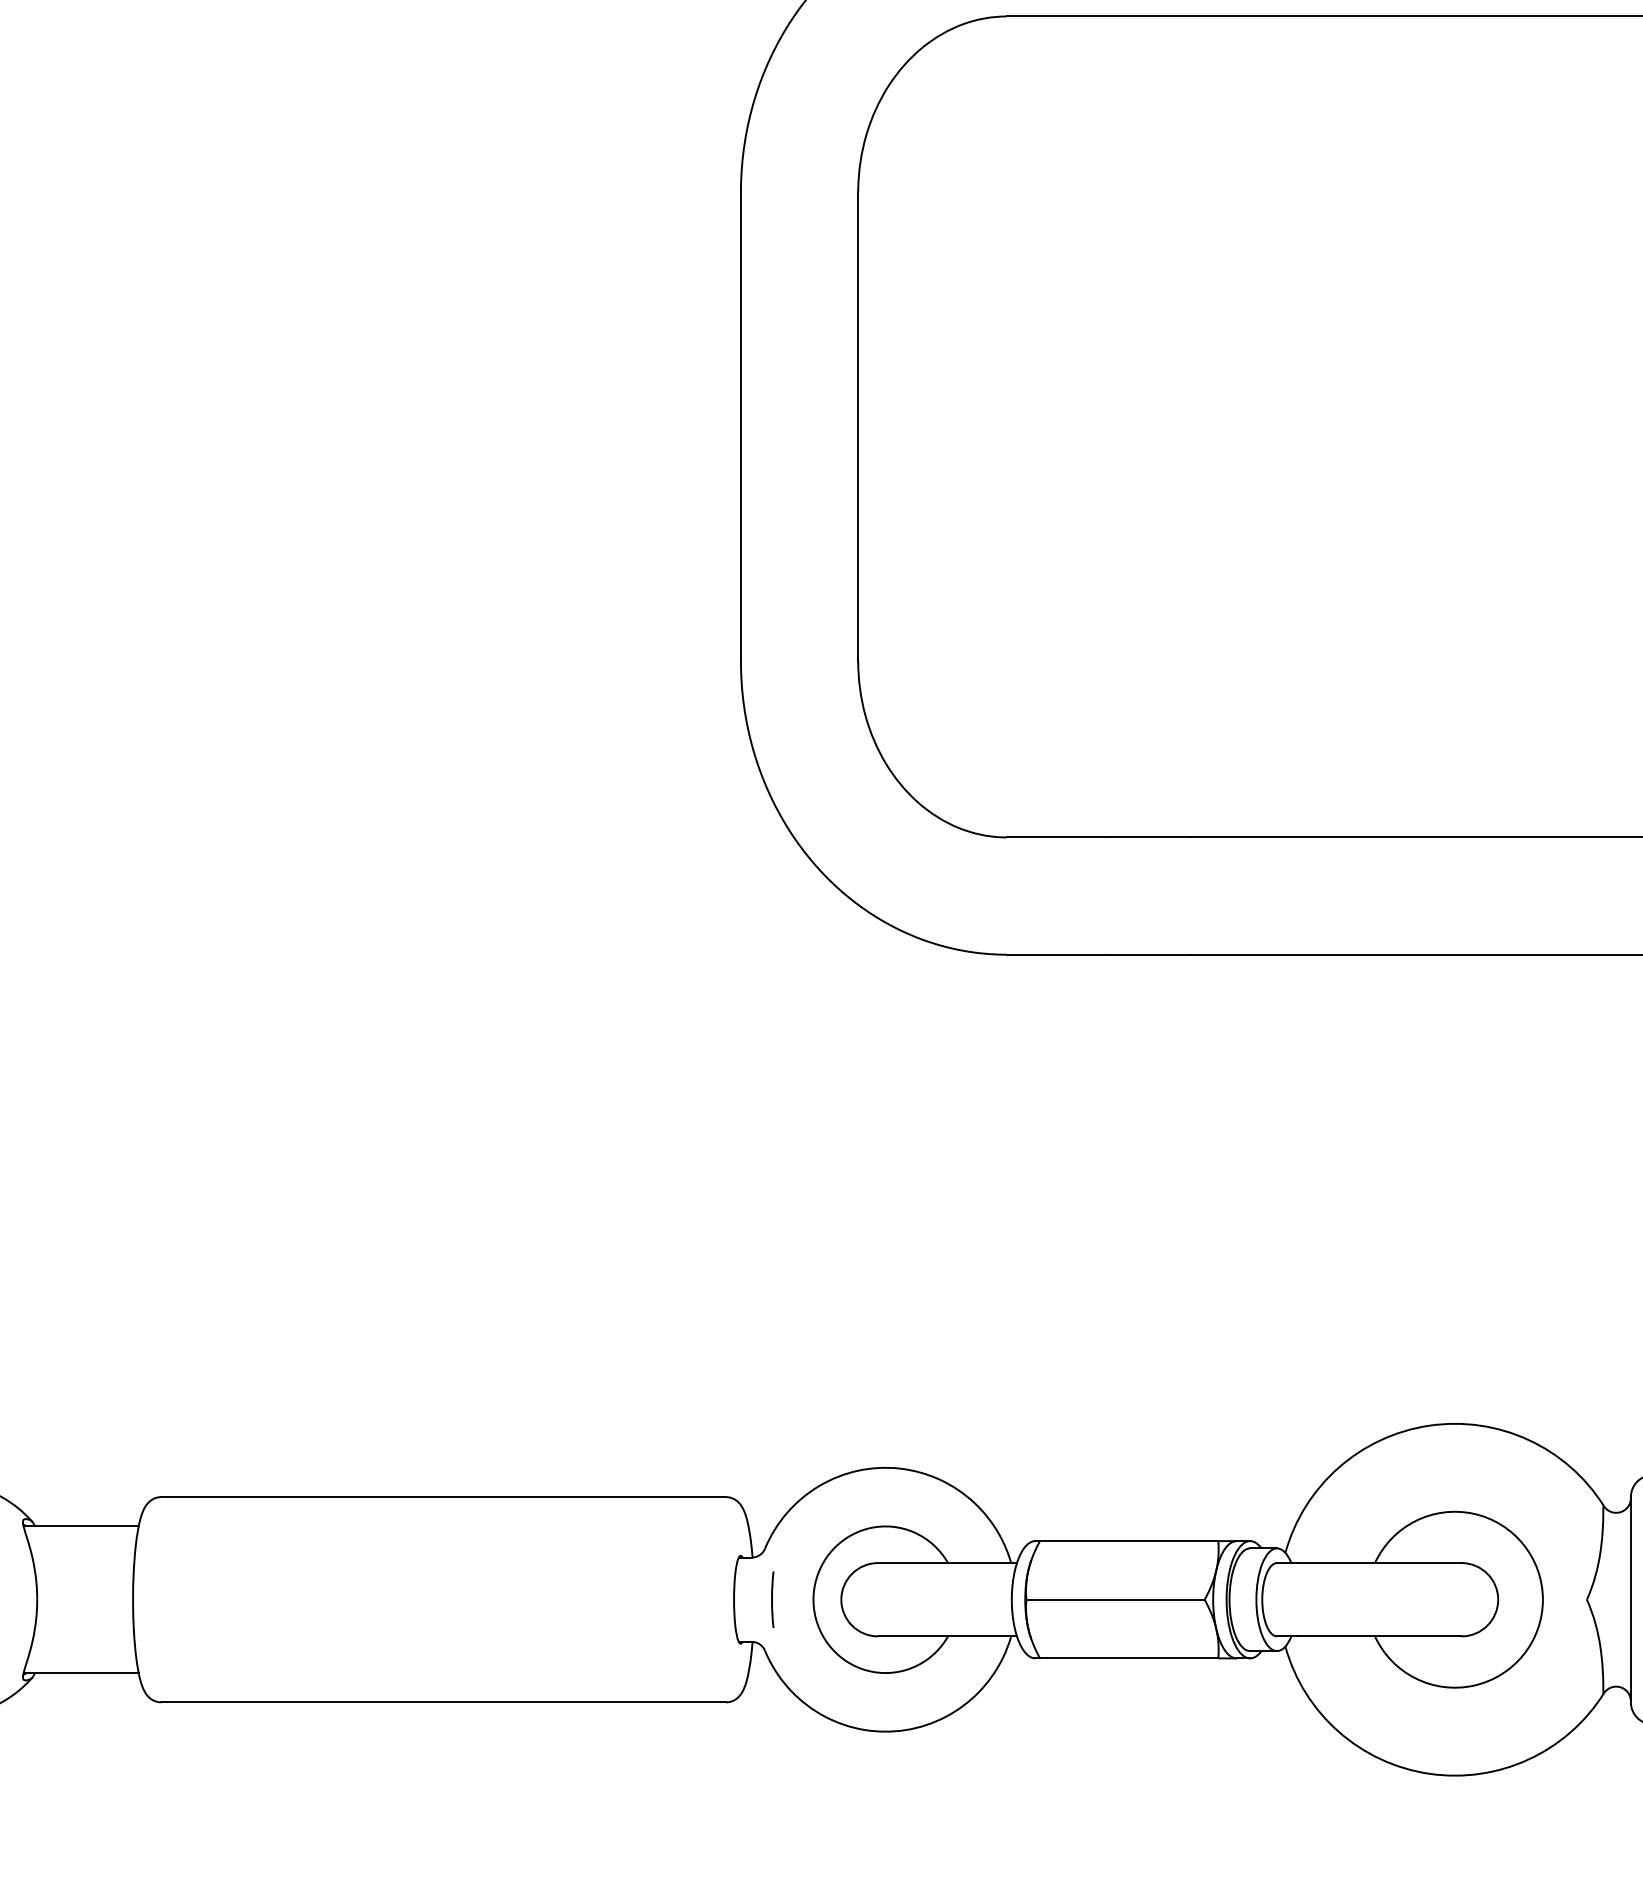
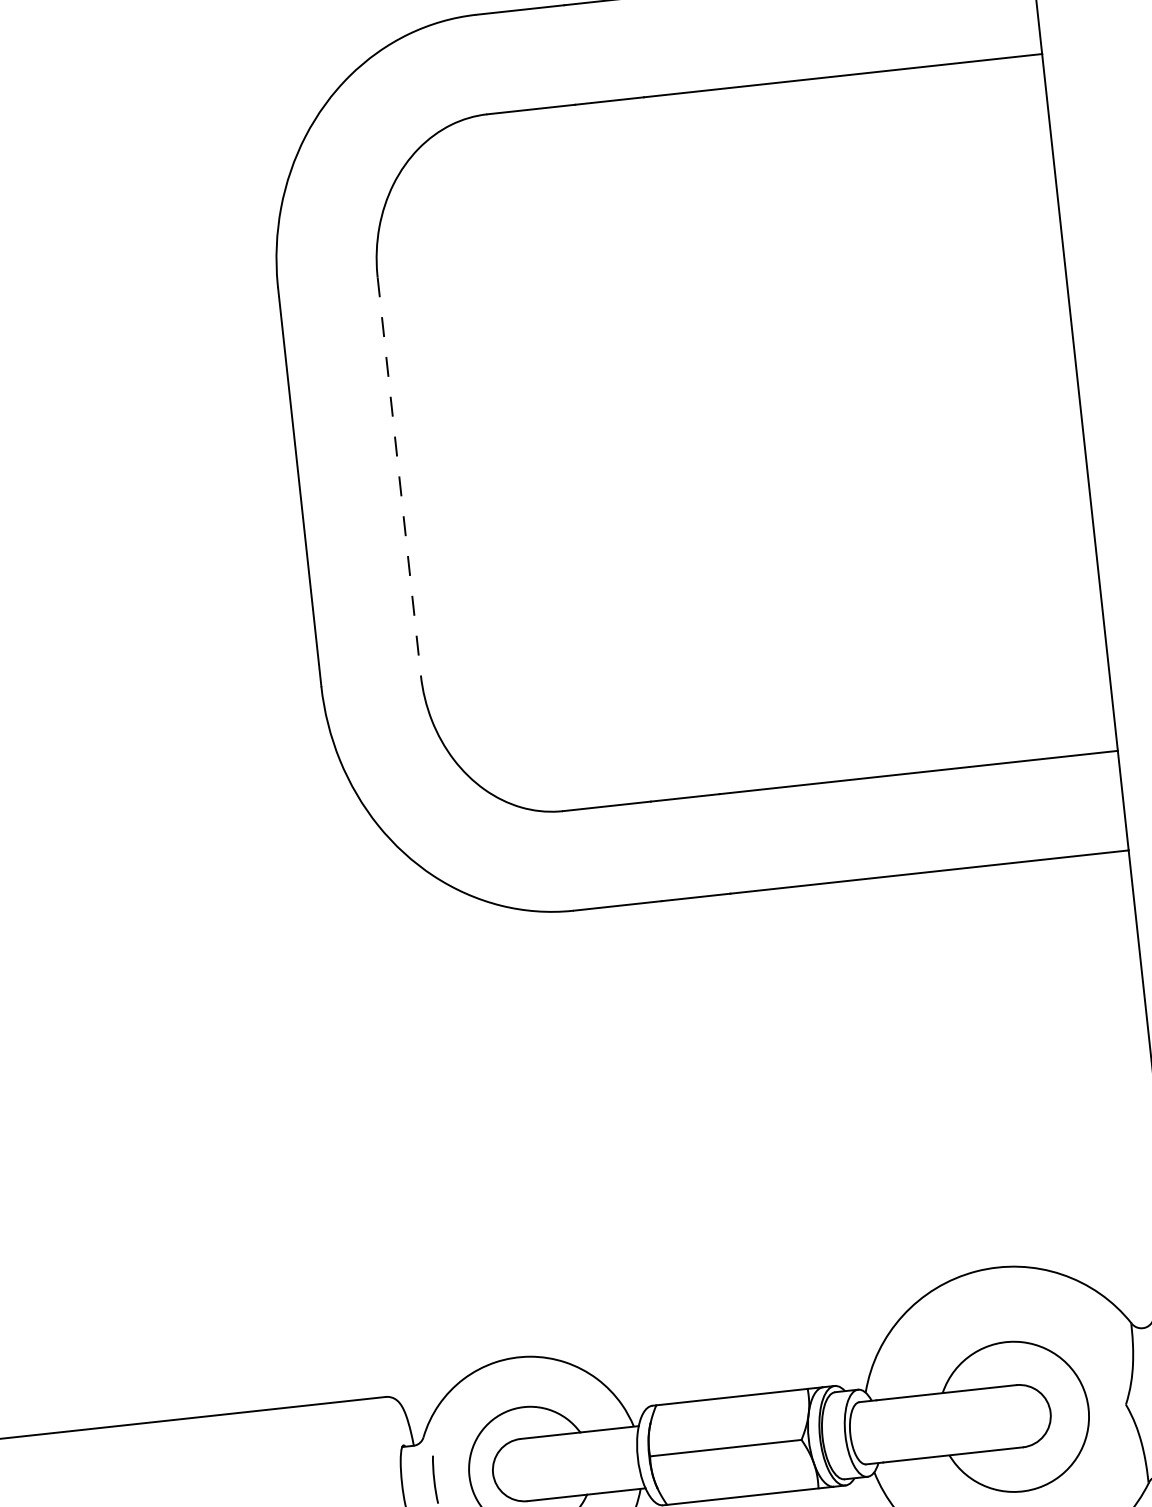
line: (858, 426) -> (399, 475), solid -> dashed

